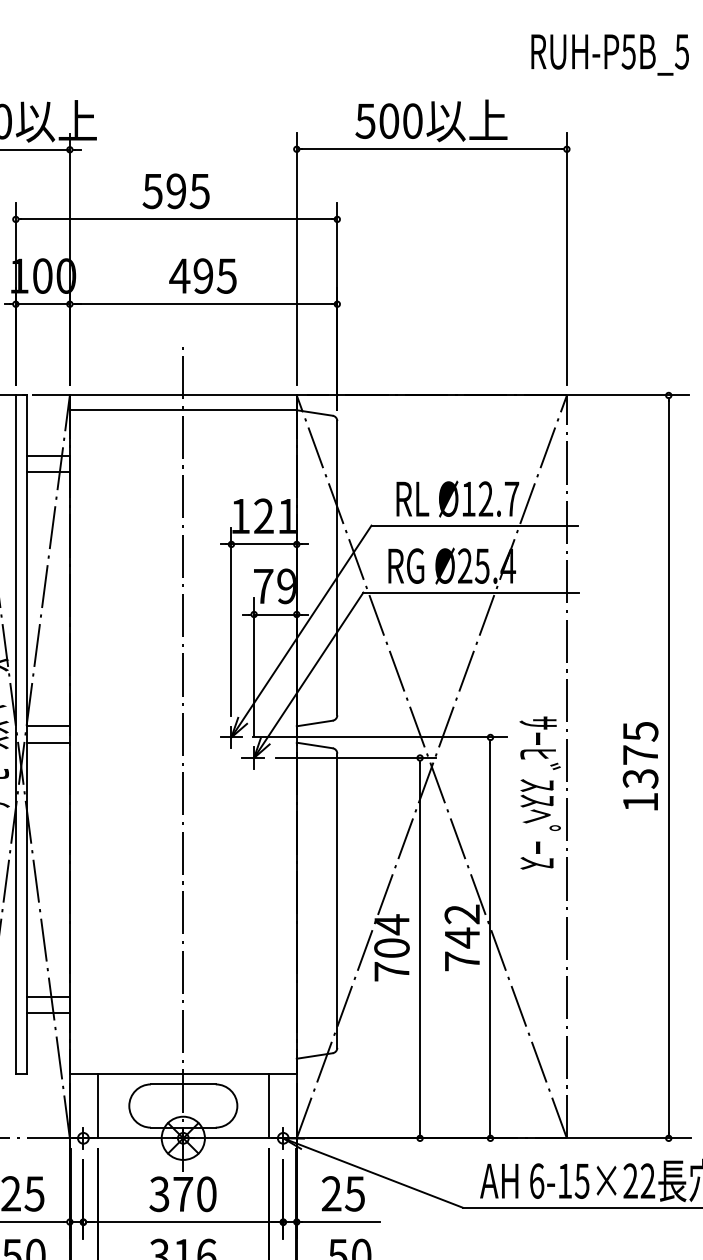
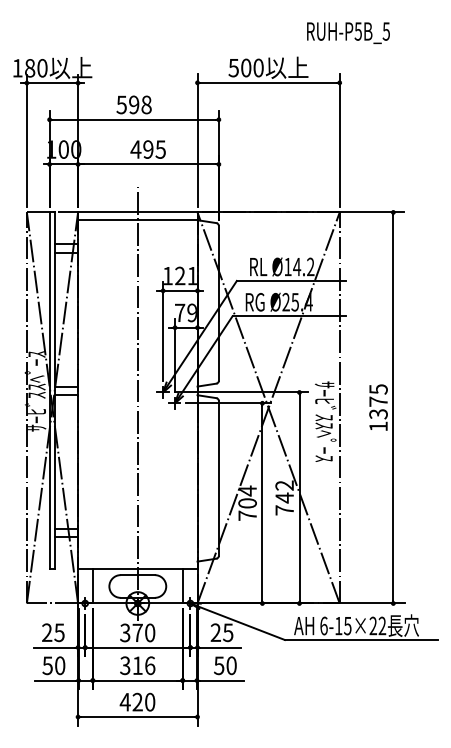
text: (610, 53) -> (348, 32), moved
text: (199, 190) -> (146, 104), 595 -> 598
text: (498, 498) -> (303, 266), Ø12.7 -> Ø14.2

